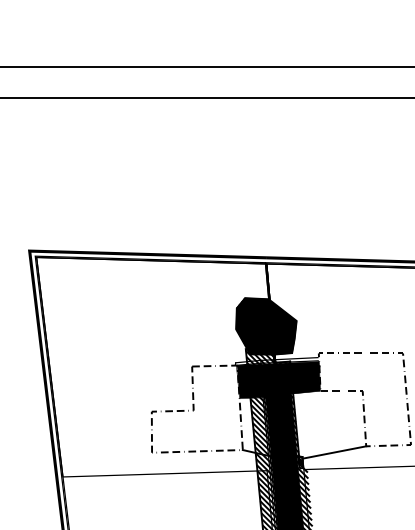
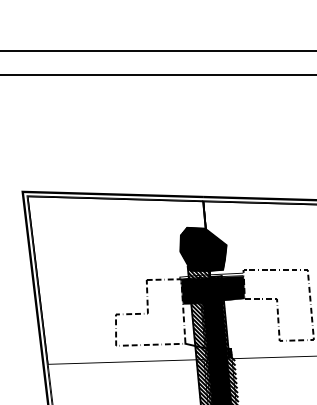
line: (334, 452) -> (255, 345), removed

